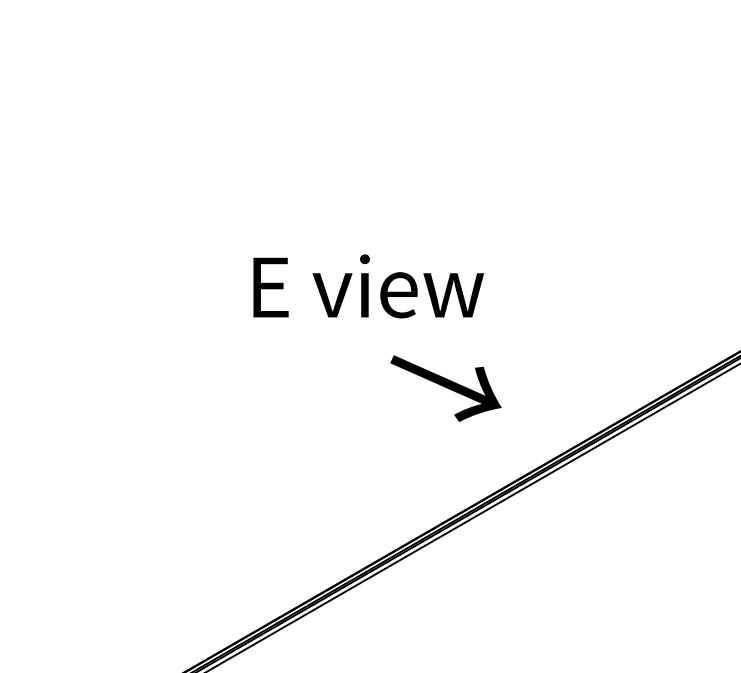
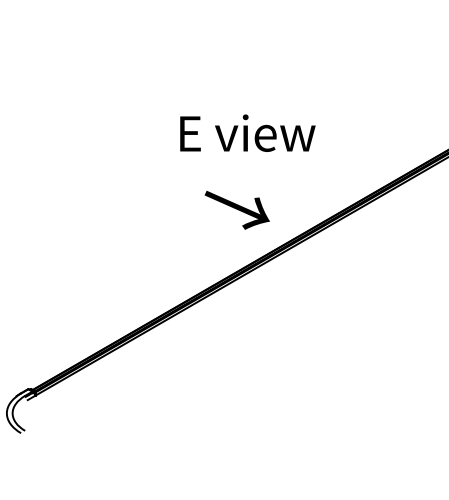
text: (367, 285) -> (247, 132), moved
text: (444, 387) -> (236, 209), moved

